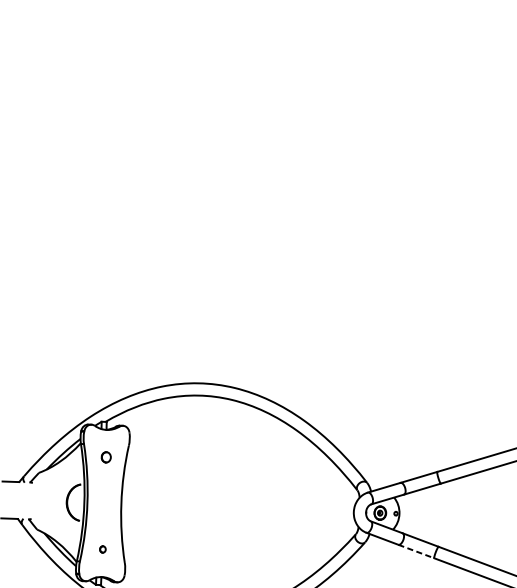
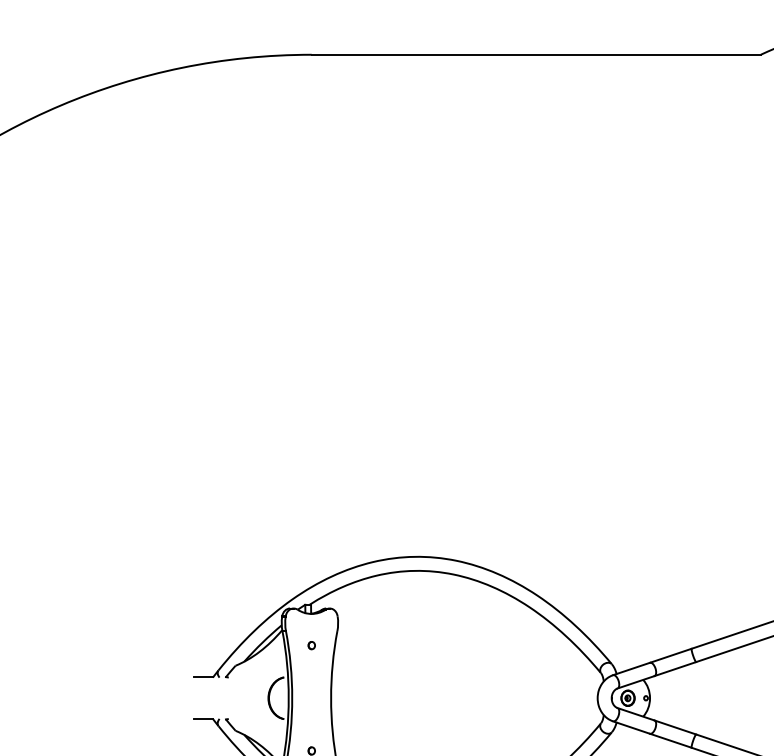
part: (105, 457) -> (311, 645), size x0.62
line: (416, 551) -> (670, 740), dashed -> solid

